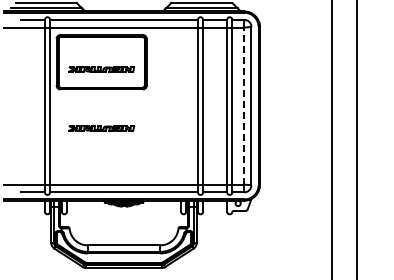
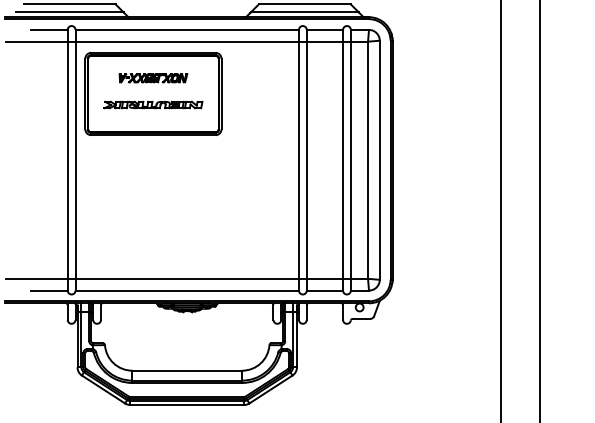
part: (101, 51) -> (153, 77), added
line: (243, 105) -> (367, 159), dashed -> solid
part: (101, 128) -> (153, 194), removed

